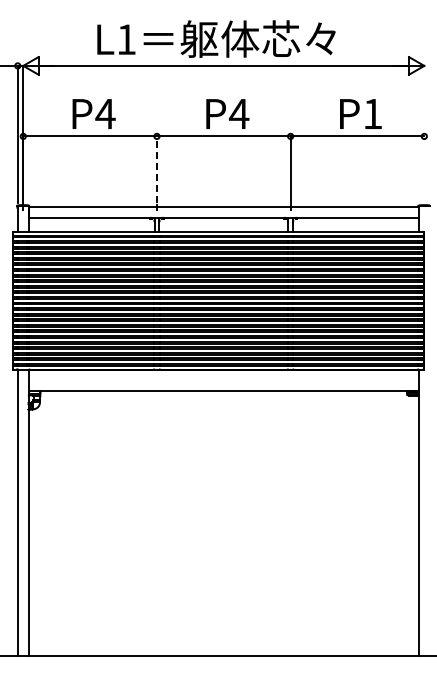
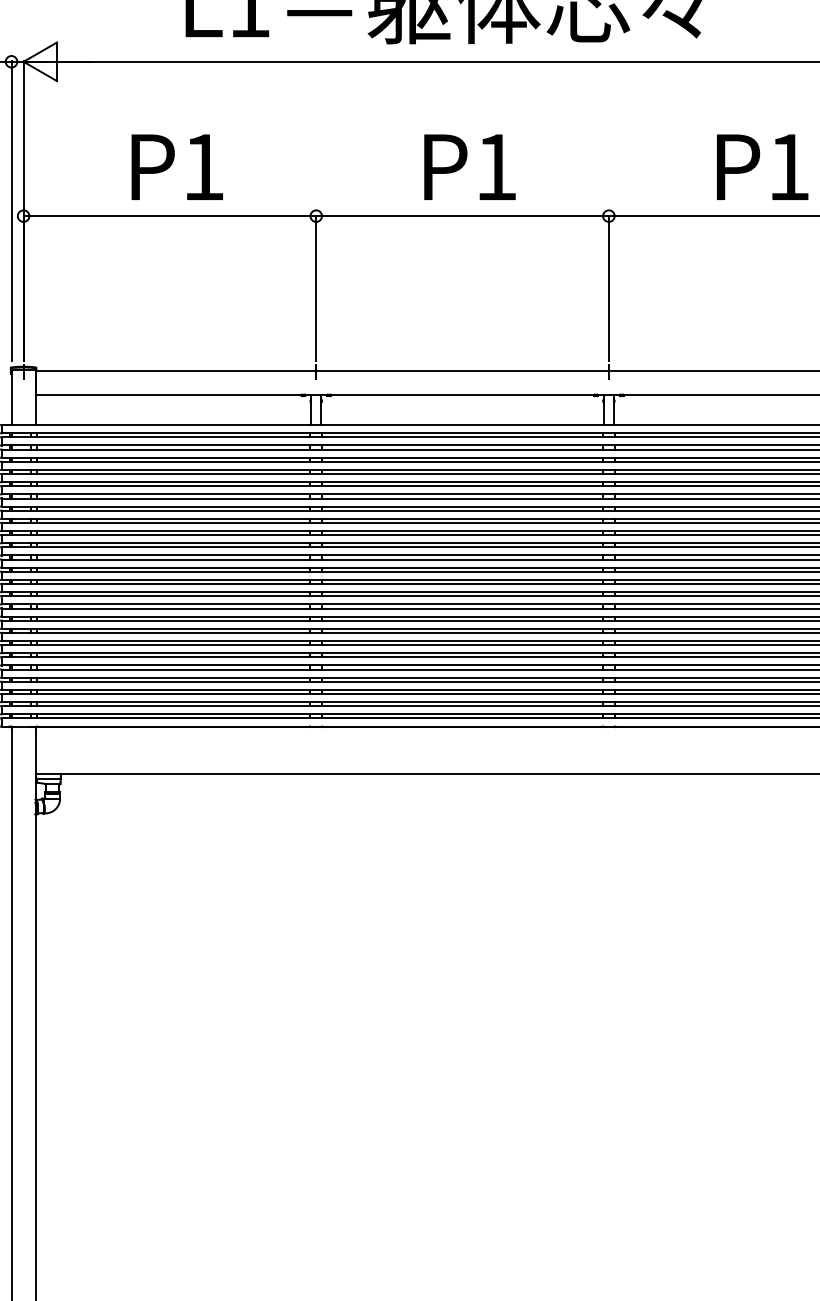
text: (105, 113) -> (203, 165), P4 -> P1
text: (238, 113) -> (494, 165), P4 -> P1
line: (156, 168) -> (315, 286), dashed -> solid

